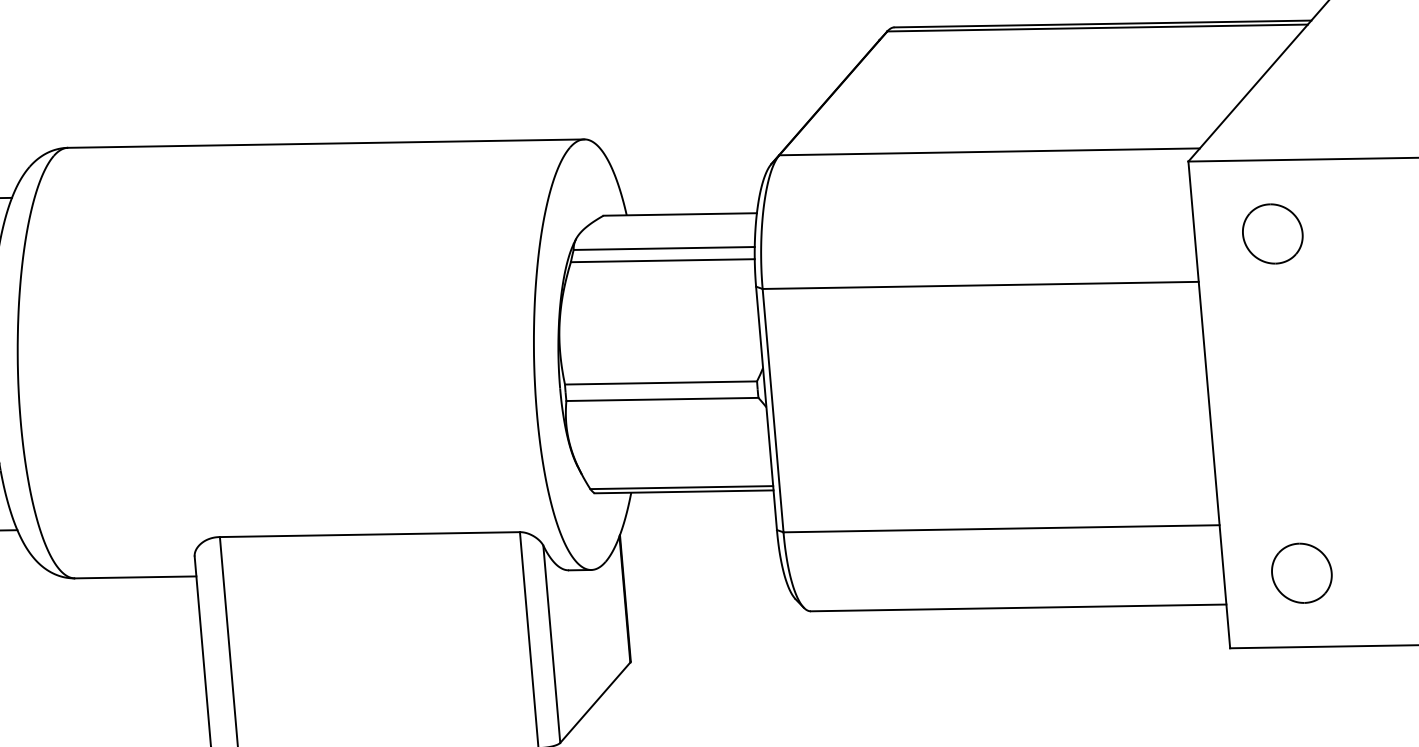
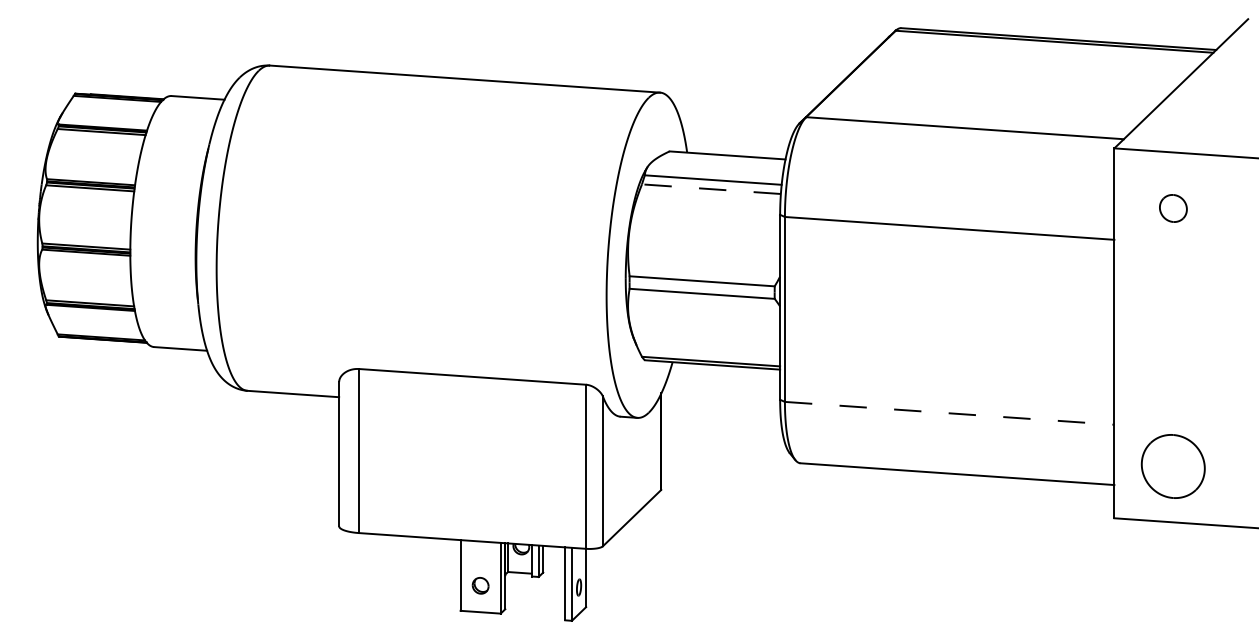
part: (1272, 233) -> (1173, 208), size x0.6
line: (662, 261) -> (711, 189), solid -> dashed
line: (1002, 528) -> (950, 413), solid -> dashed
part: (1301, 572) -> (1173, 465), size x1.4

